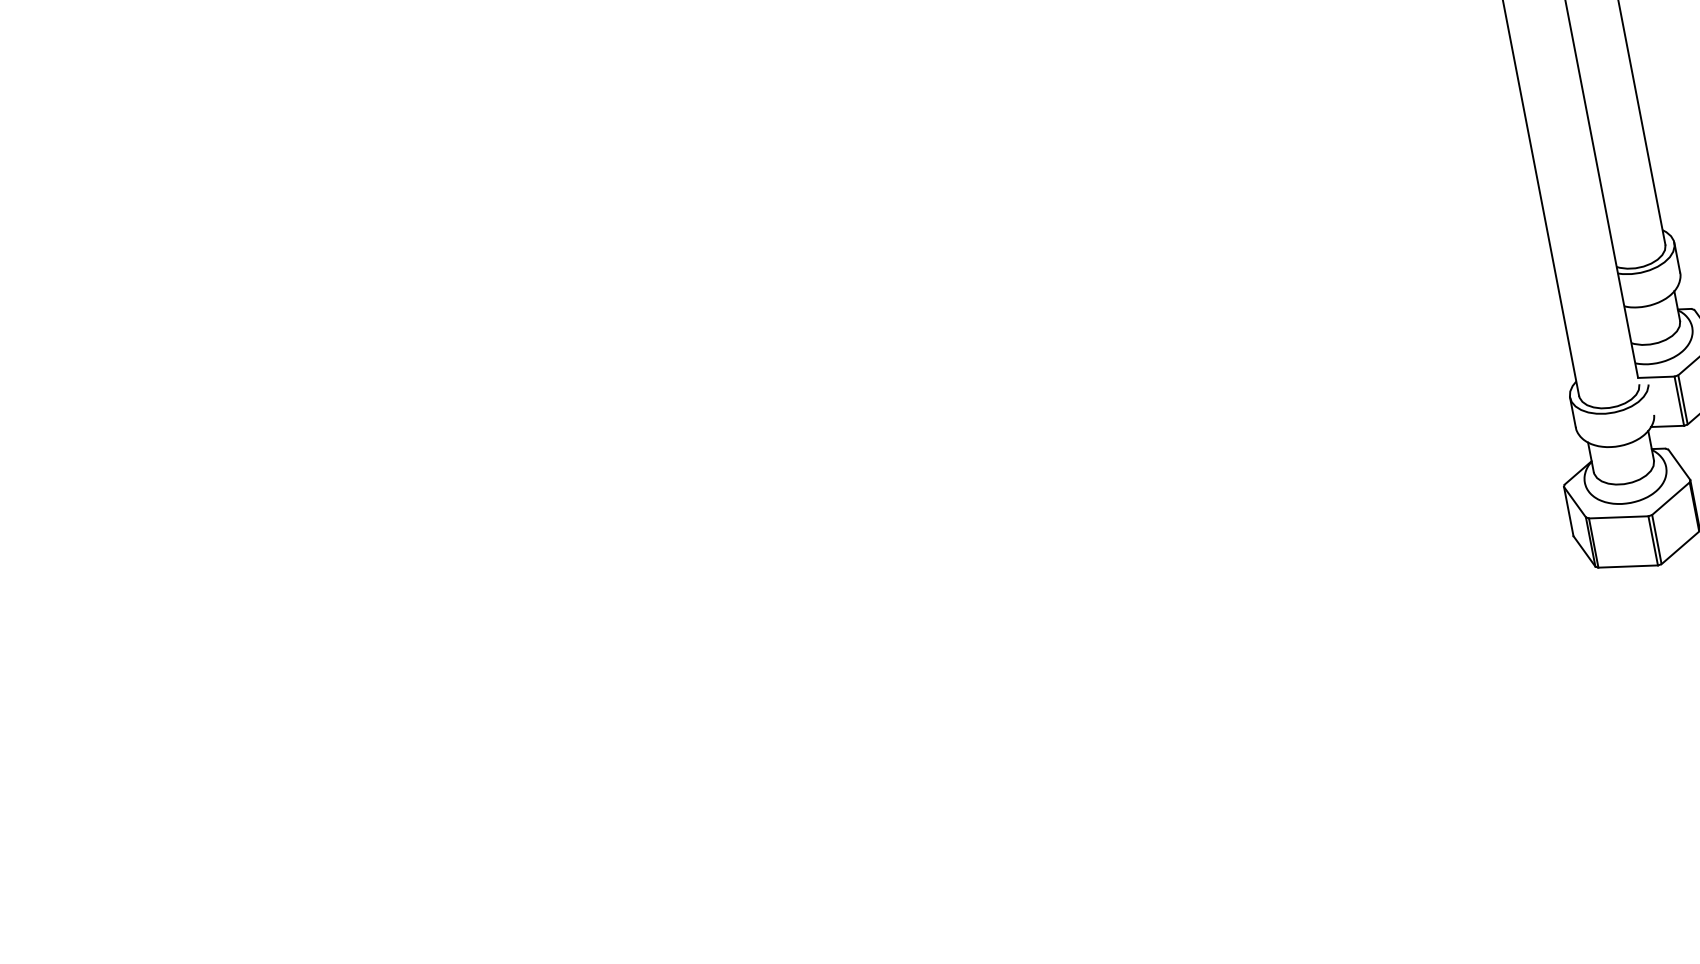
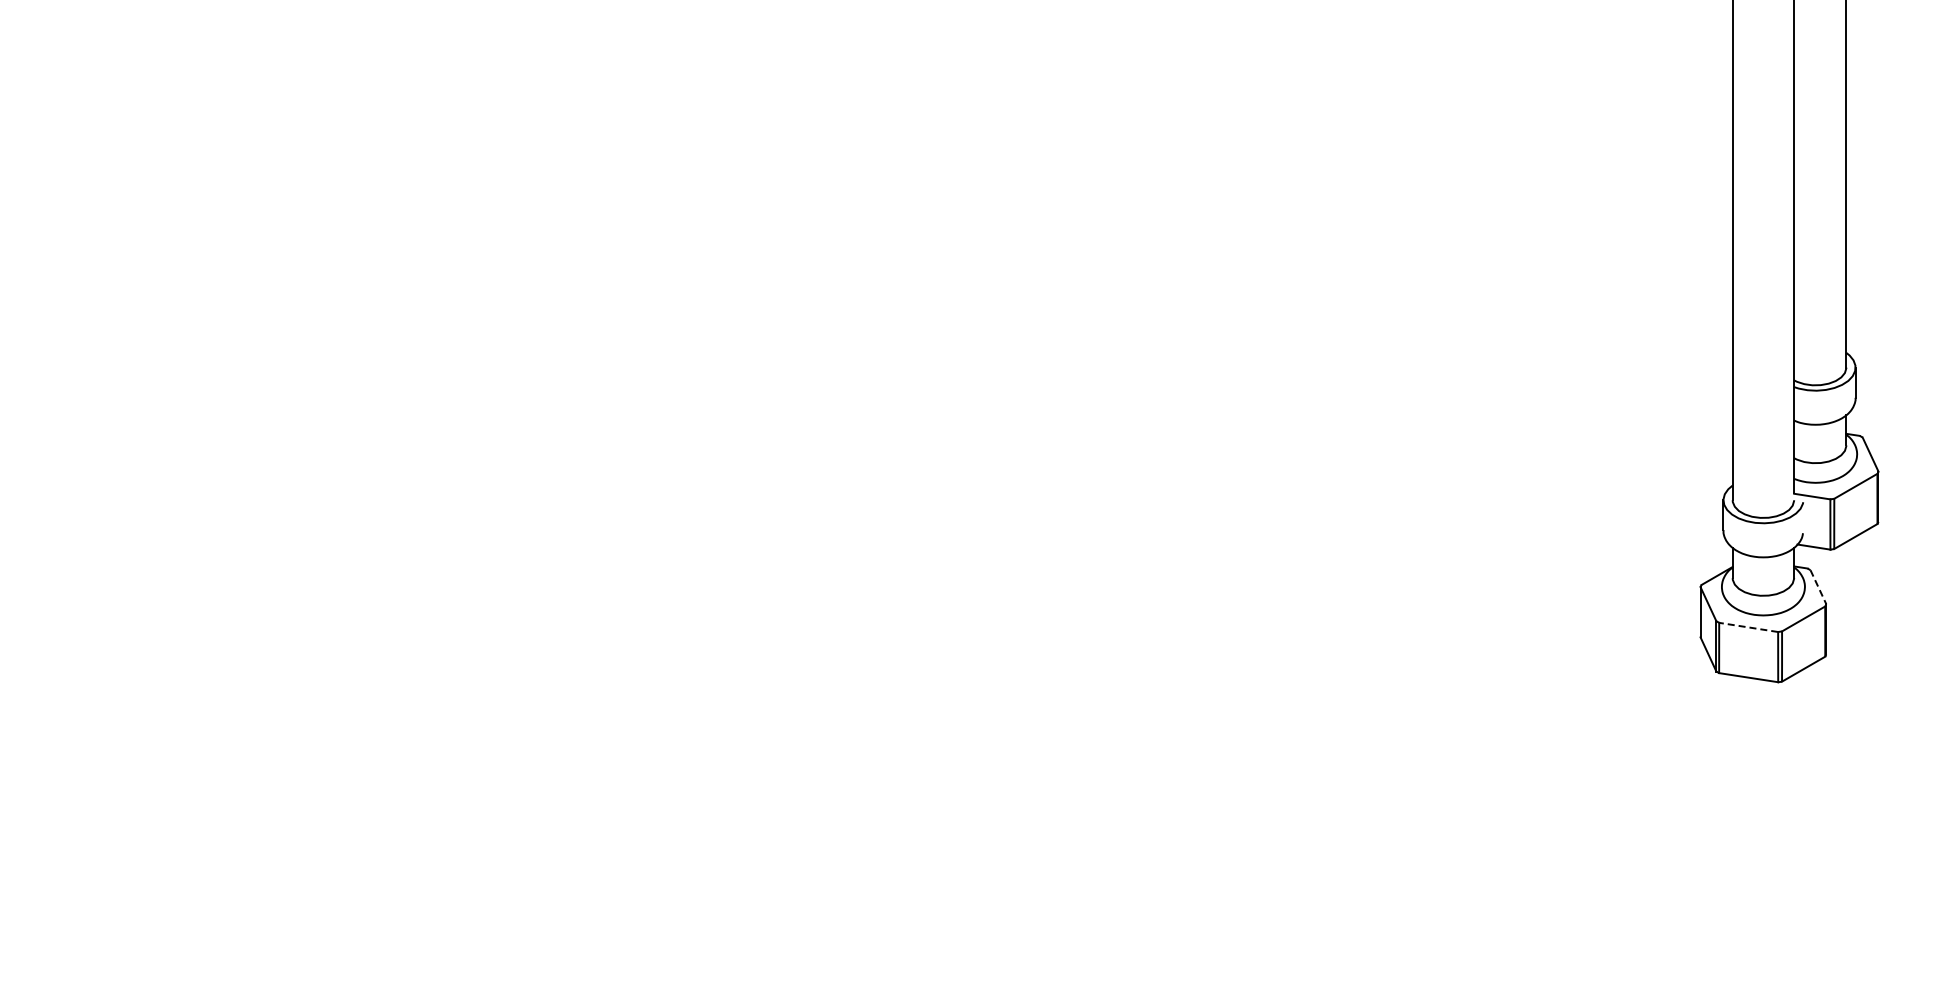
line: (1679, 465) -> (1818, 587), solid -> dashed
line: (1618, 517) -> (1748, 627), solid -> dashed

